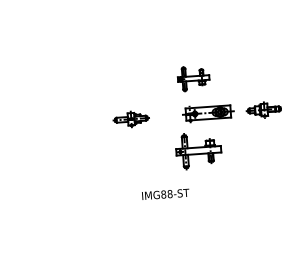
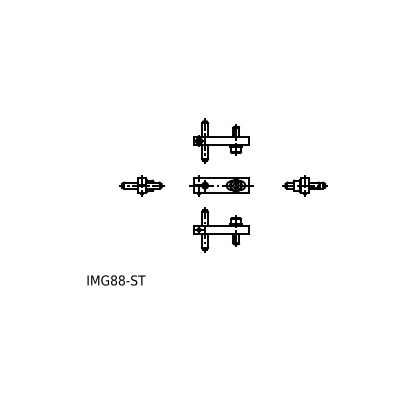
part: (193, 77) -> (221, 140), size x1.43
part: (208, 112) -> (221, 185), moved
text: (165, 194) -> (116, 280), moved

